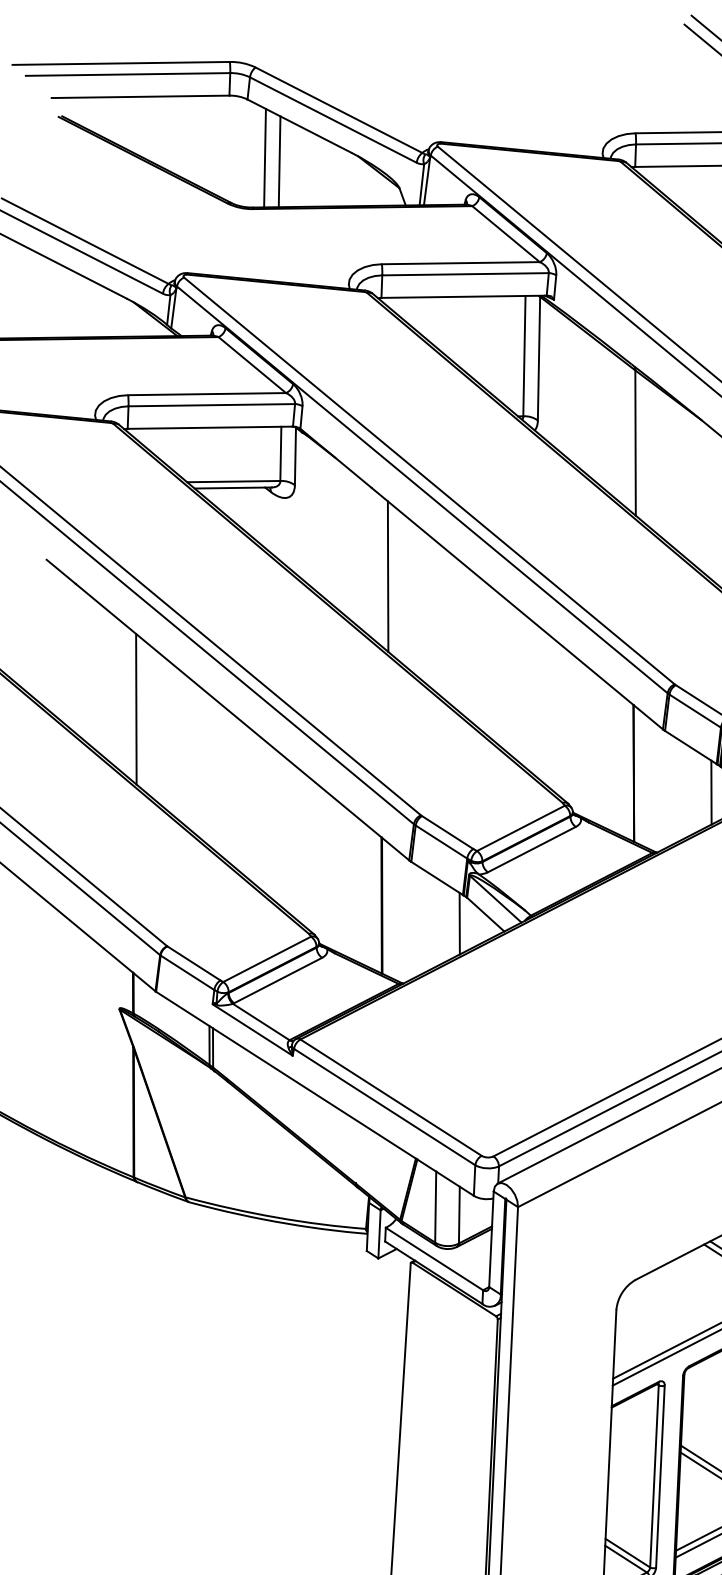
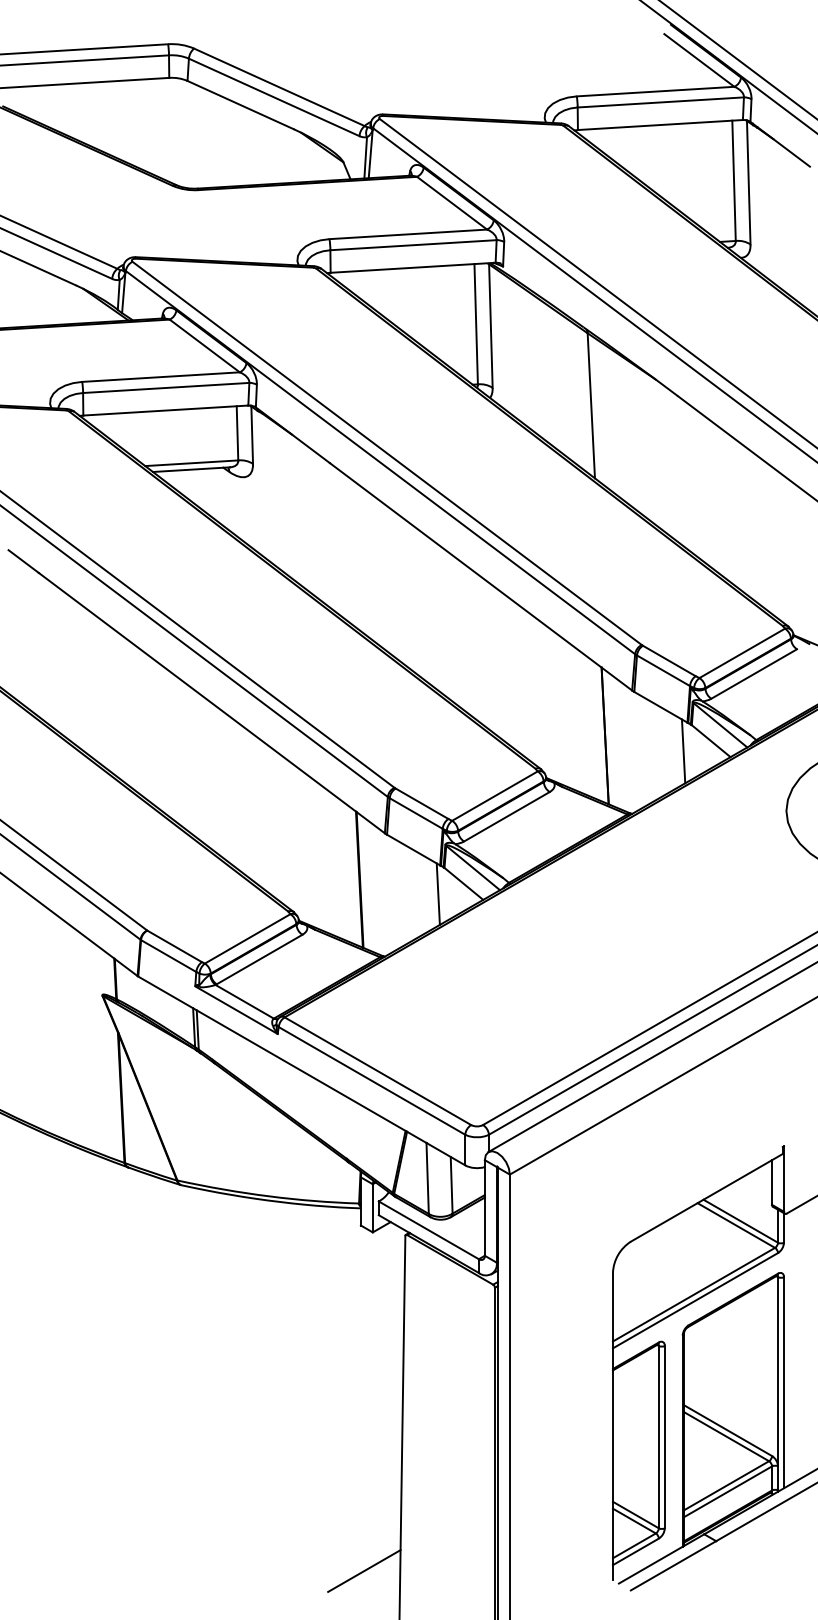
line: (264, 157) -> (207, 138), removed
line: (279, 161) -> (222, 141), removed
line: (388, 576) -> (350, 550), removed
line: (136, 709) -> (105, 695), removed

